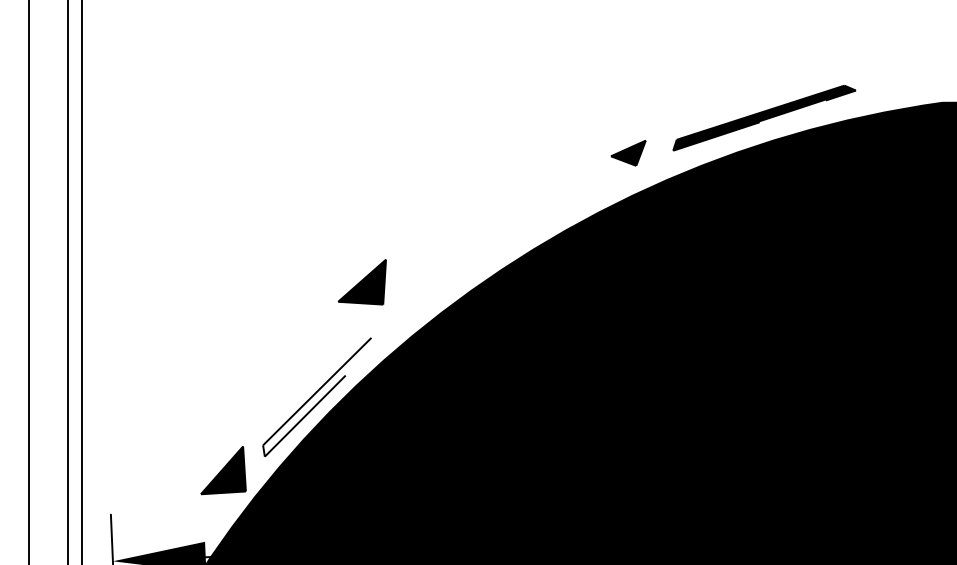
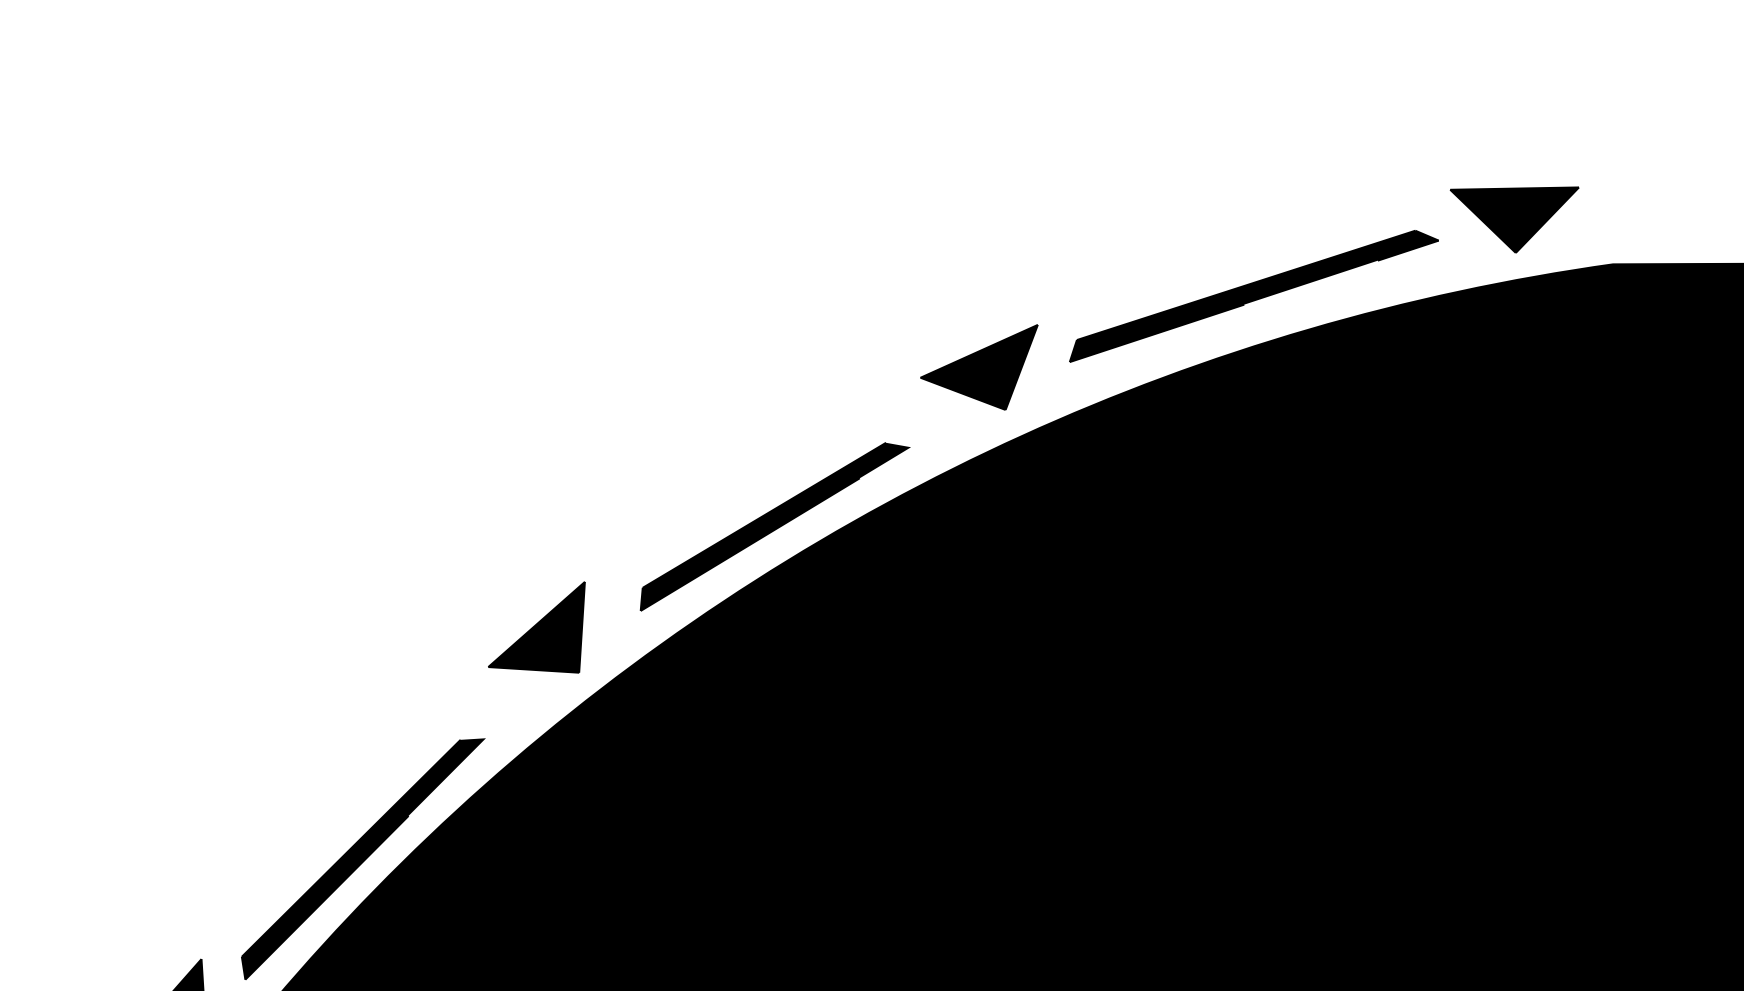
part: (893, 80) -> (1514, 220), added
part: (628, 152) -> (979, 365), size x1.67
part: (526, 232) -> (773, 527), added
part: (361, 282) -> (535, 628), moved
fill: (323, 396) -> (363, 858), added

